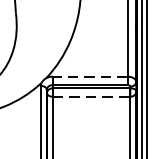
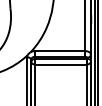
line: (89, 77) -> (59, 51), dashed -> solid
line: (92, 96) -> (61, 64), dashed -> solid

